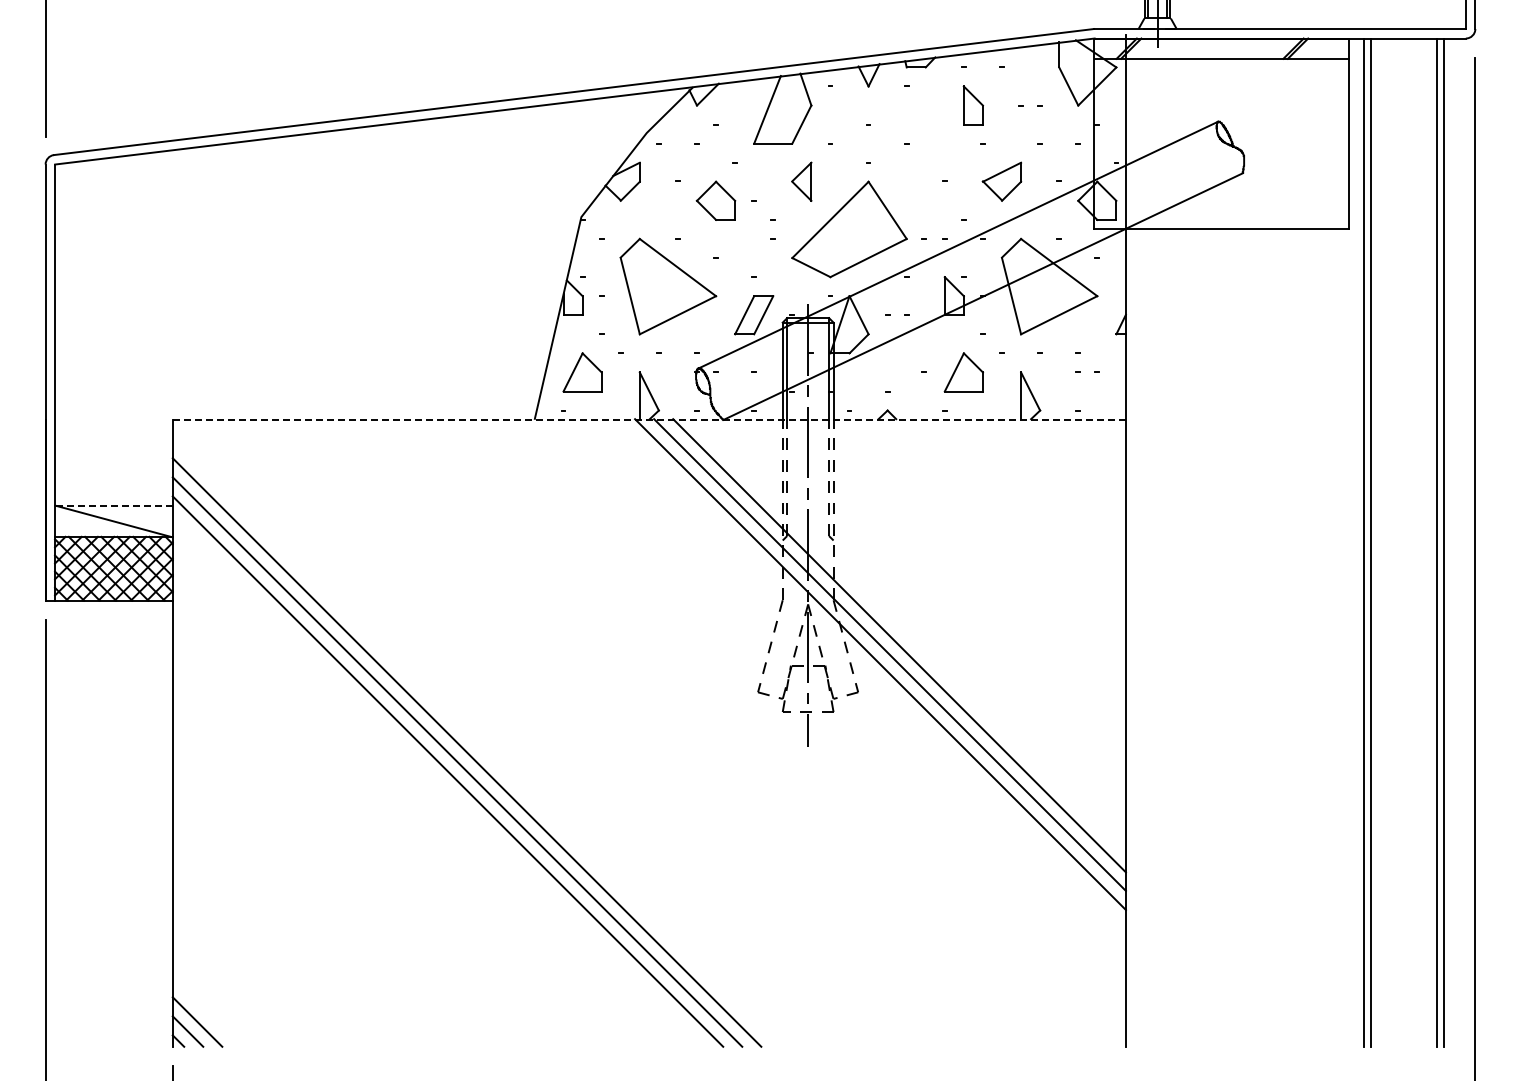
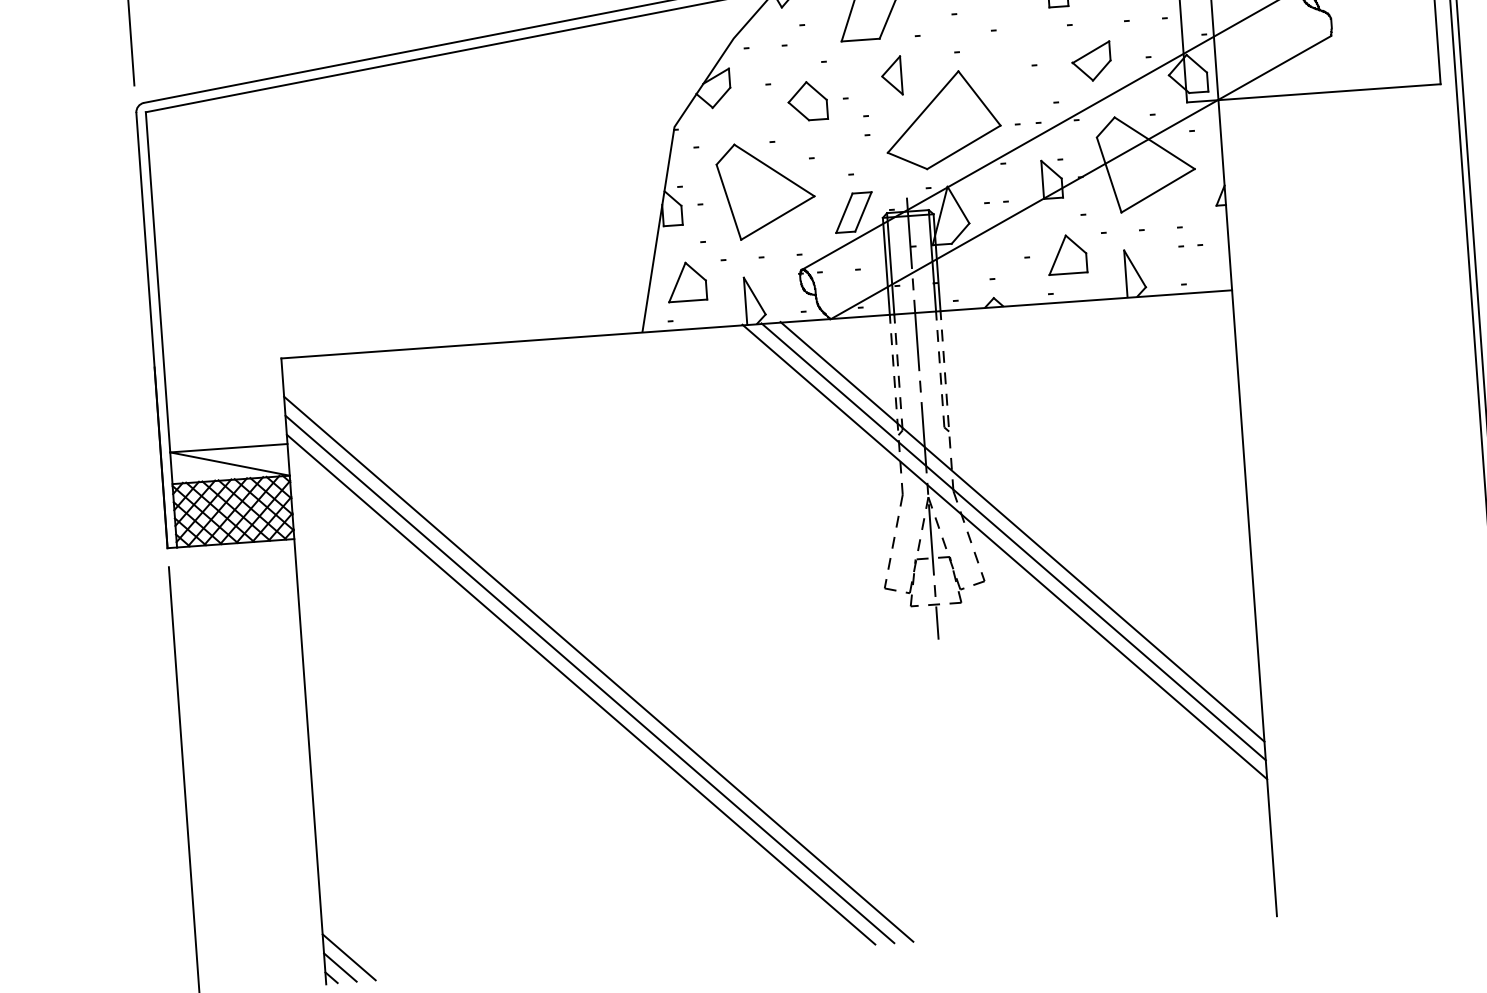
line: (649, 419) -> (756, 324), dashed -> solid
line: (113, 505) -> (228, 448), dashed -> solid

